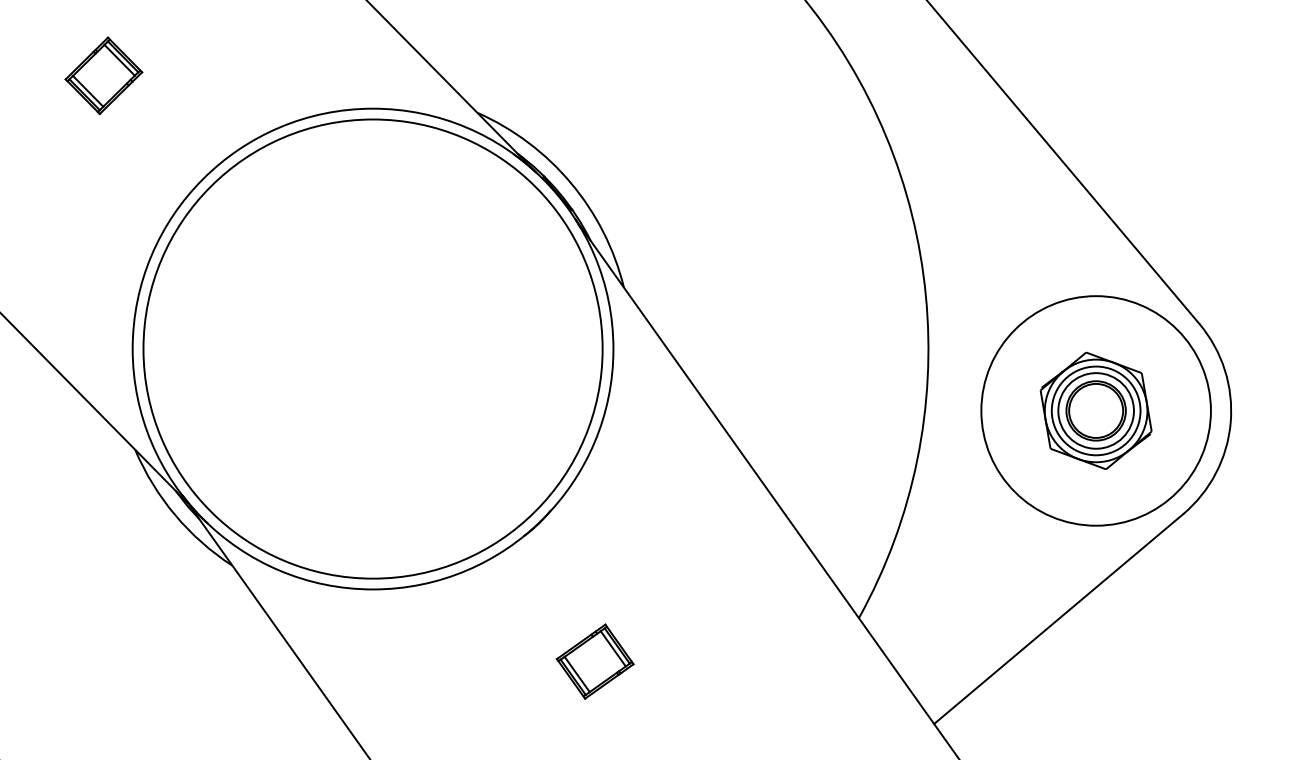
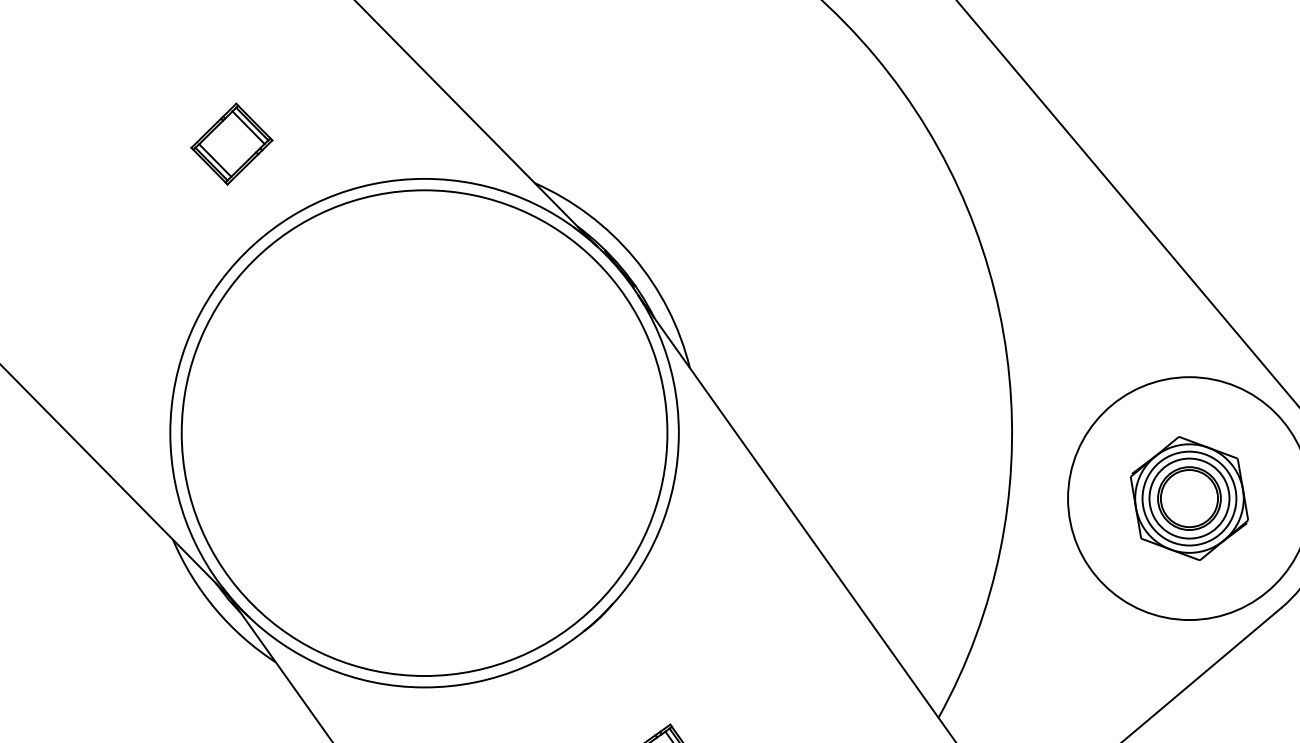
part: (103, 75) -> (231, 143), moved

